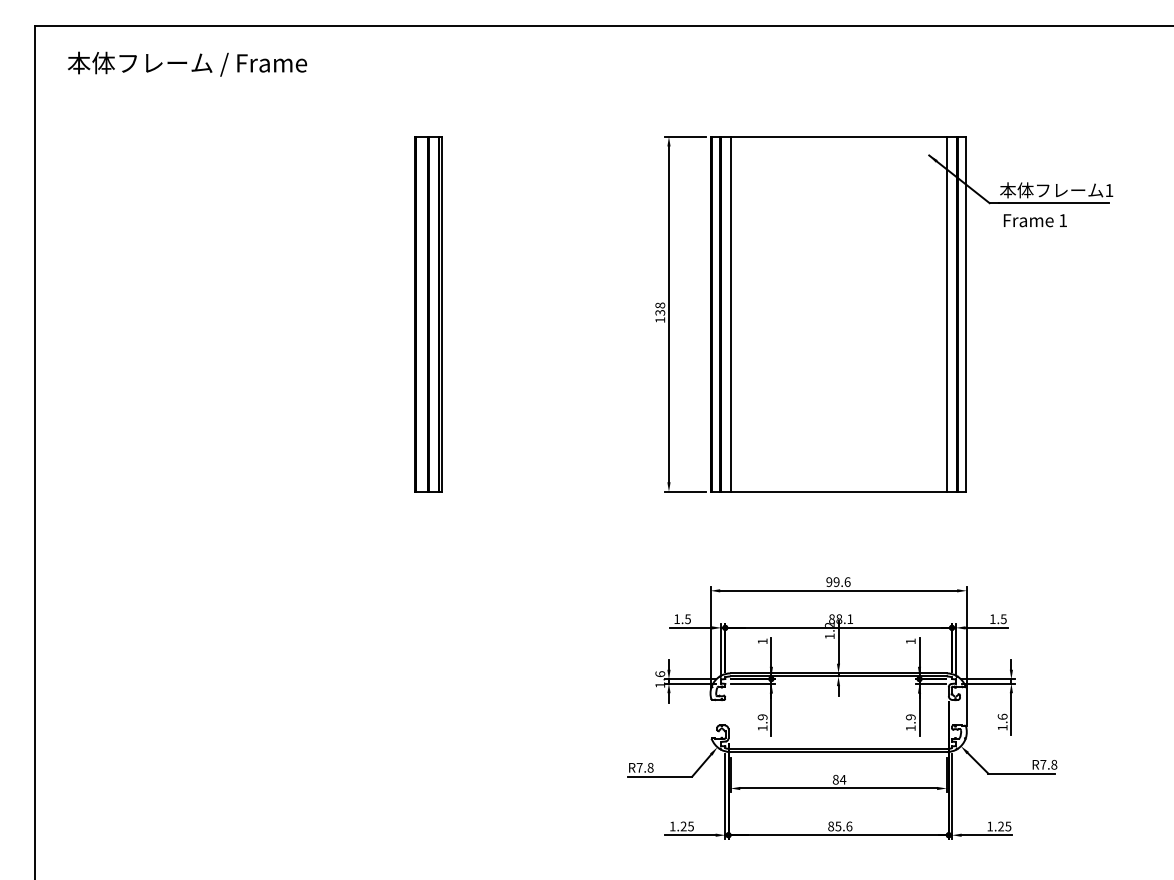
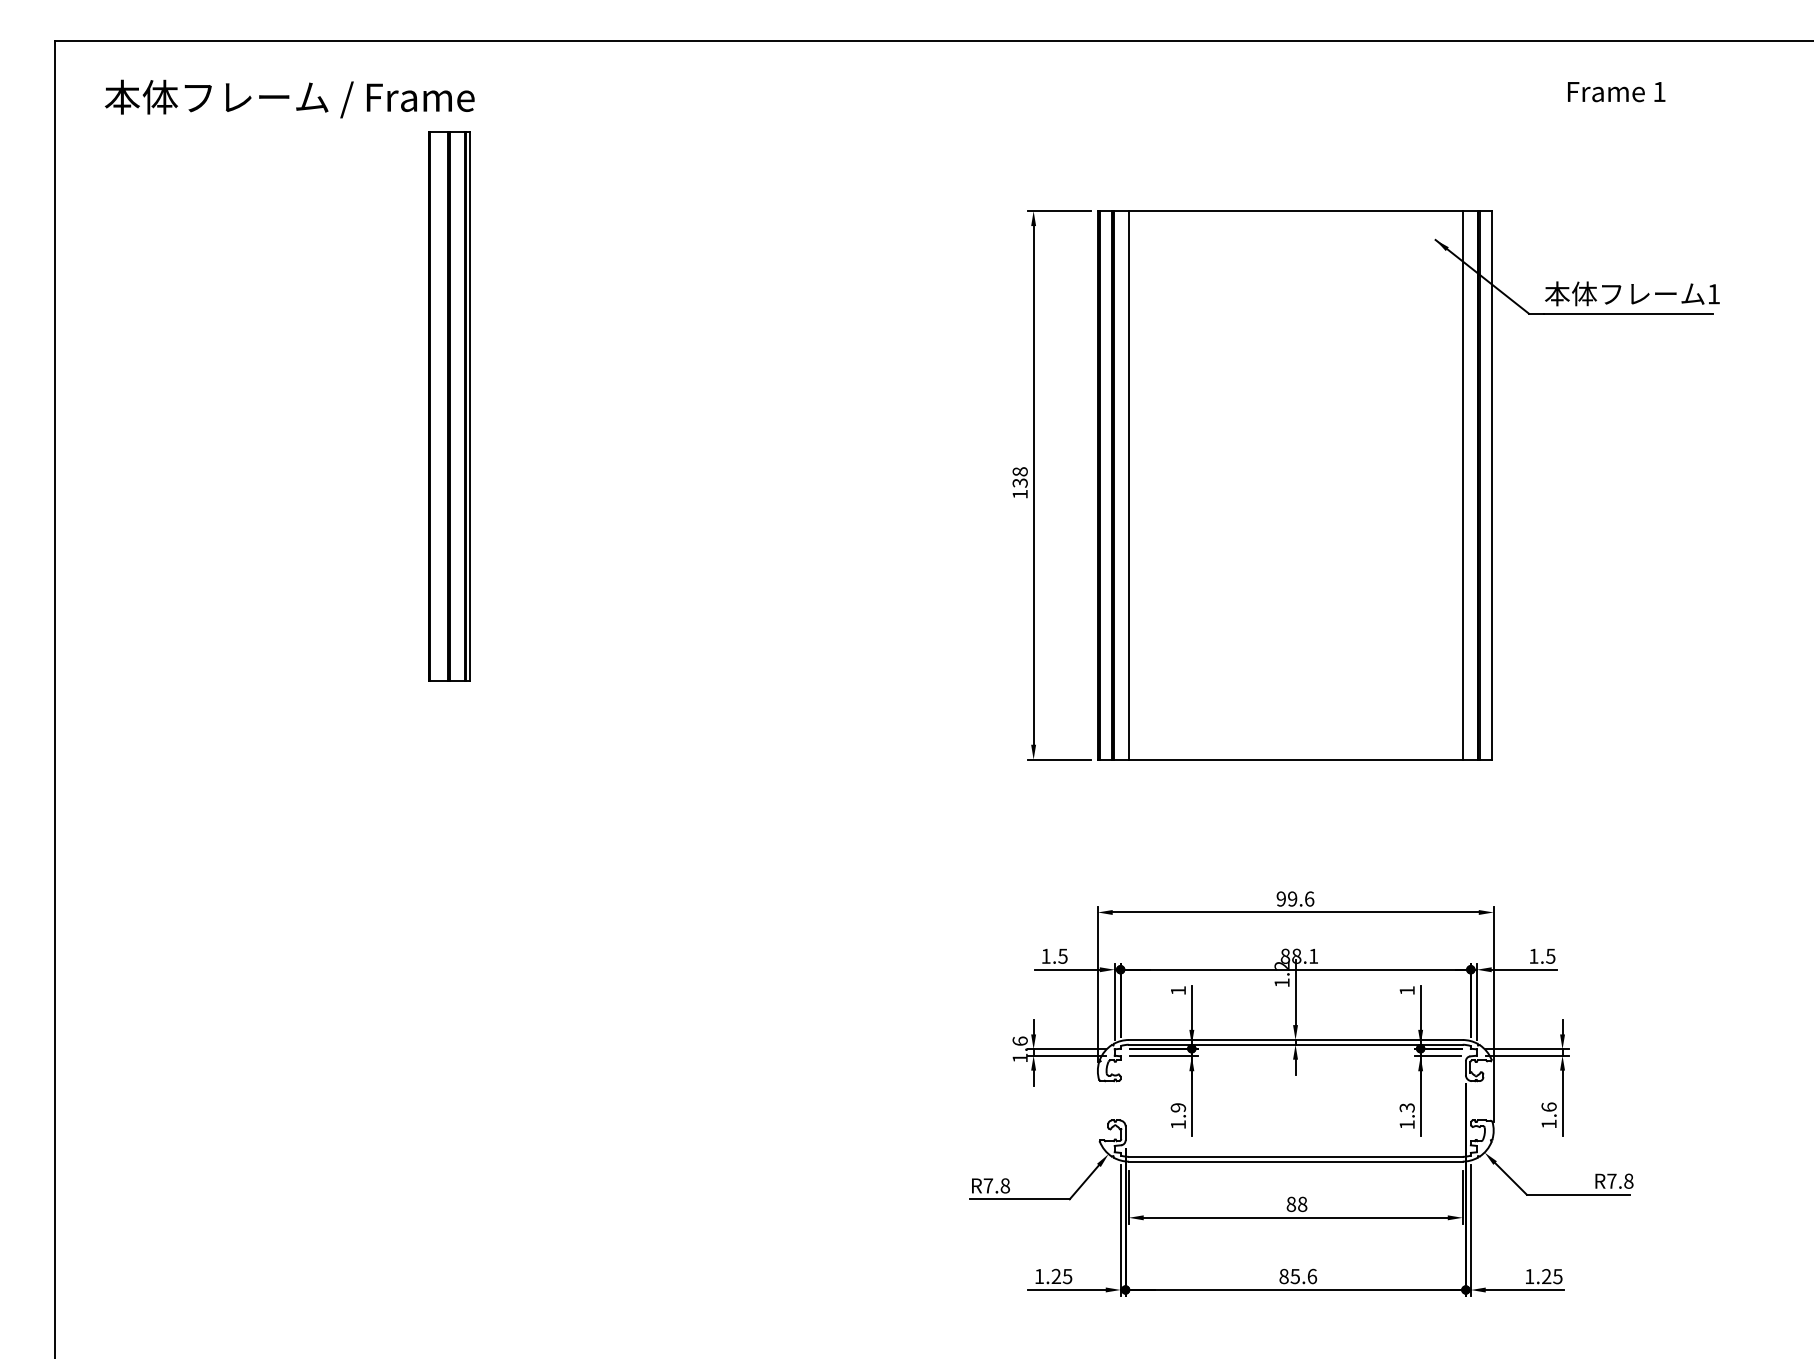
text: (1034, 220) -> (1615, 91), moved
part: (428, 314) -> (448, 406), moved
text: (910, 717) -> (1406, 1108), 1.9 -> 1.3
text: (842, 779) -> (1301, 1203), 84 -> 88

